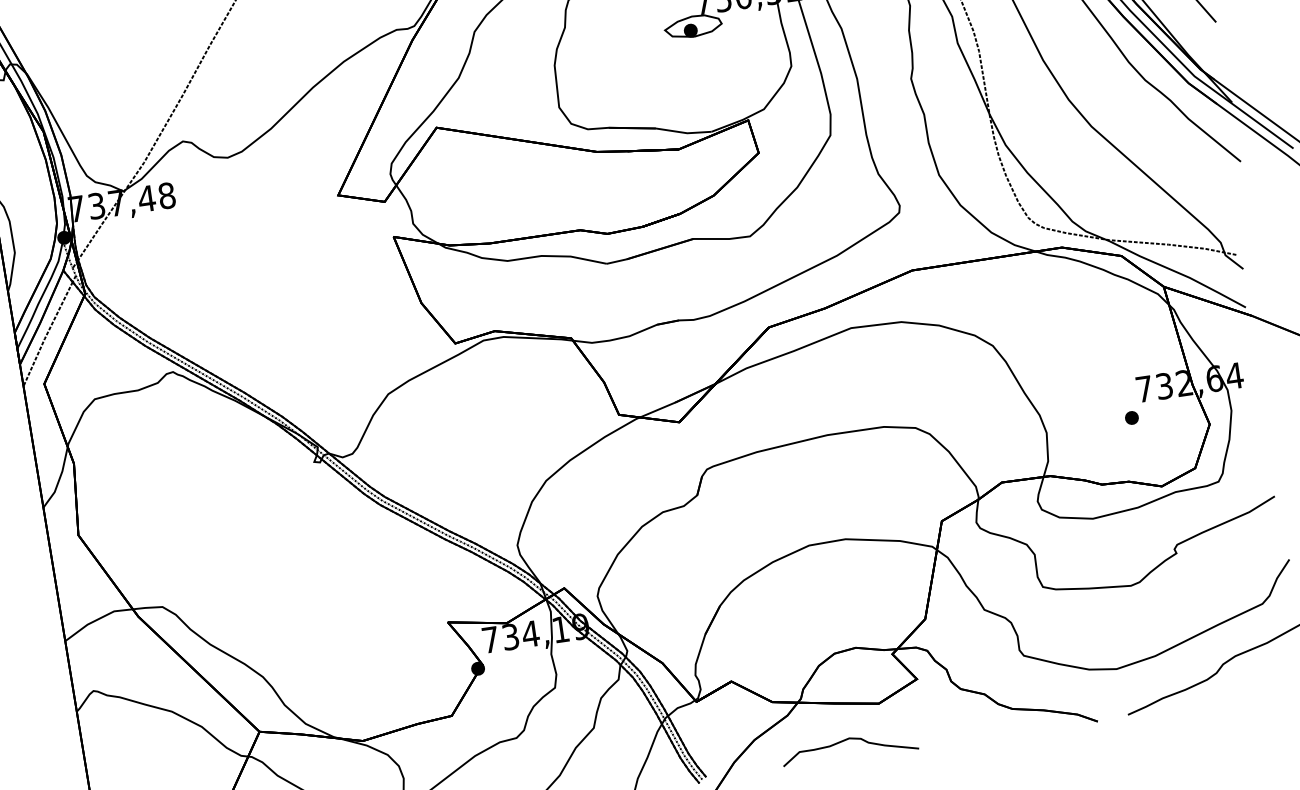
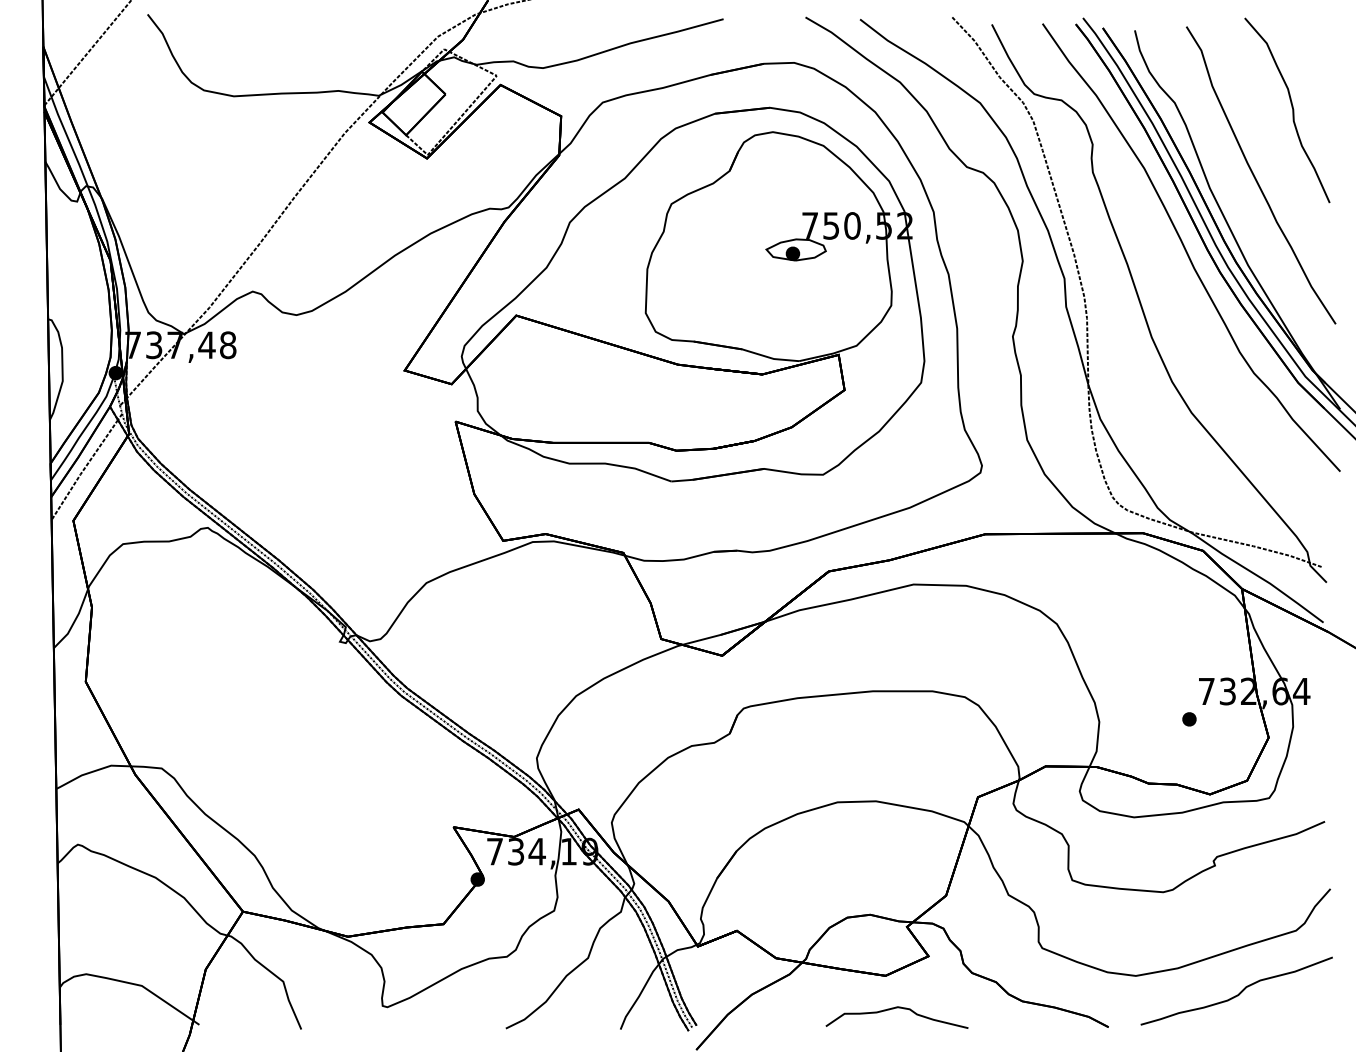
curve: (845, 741) -> (893, 1009), moved

